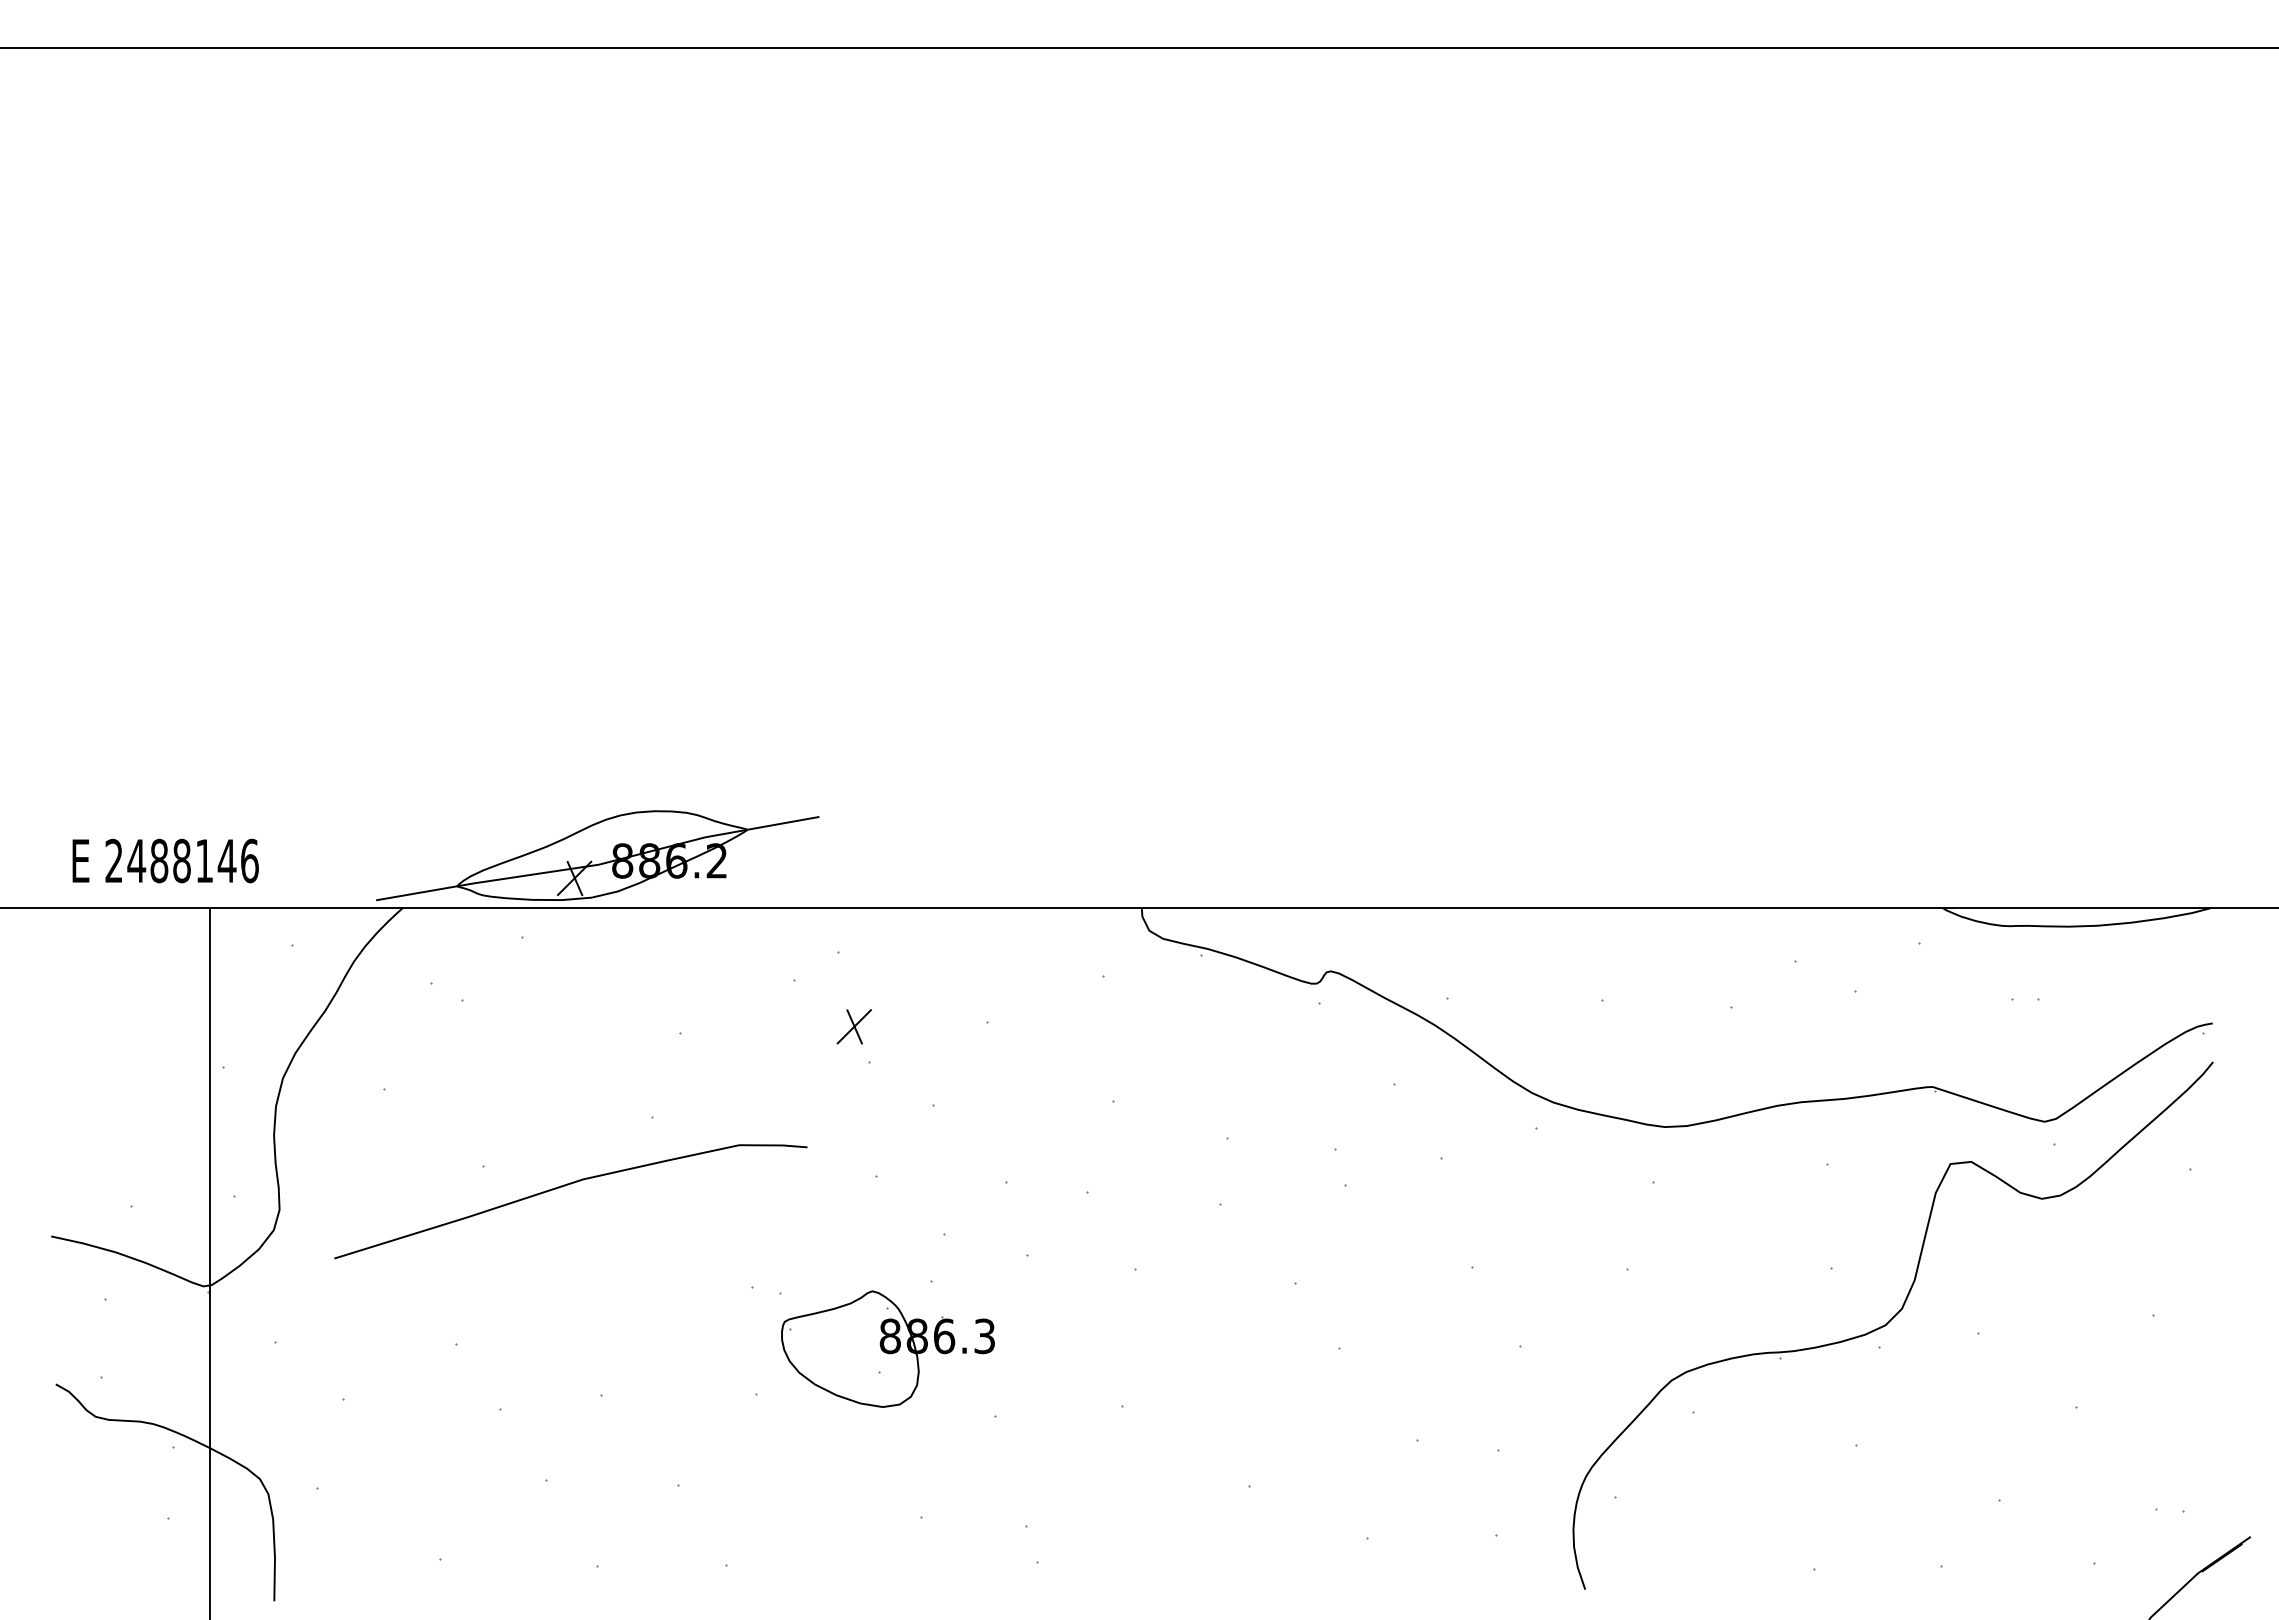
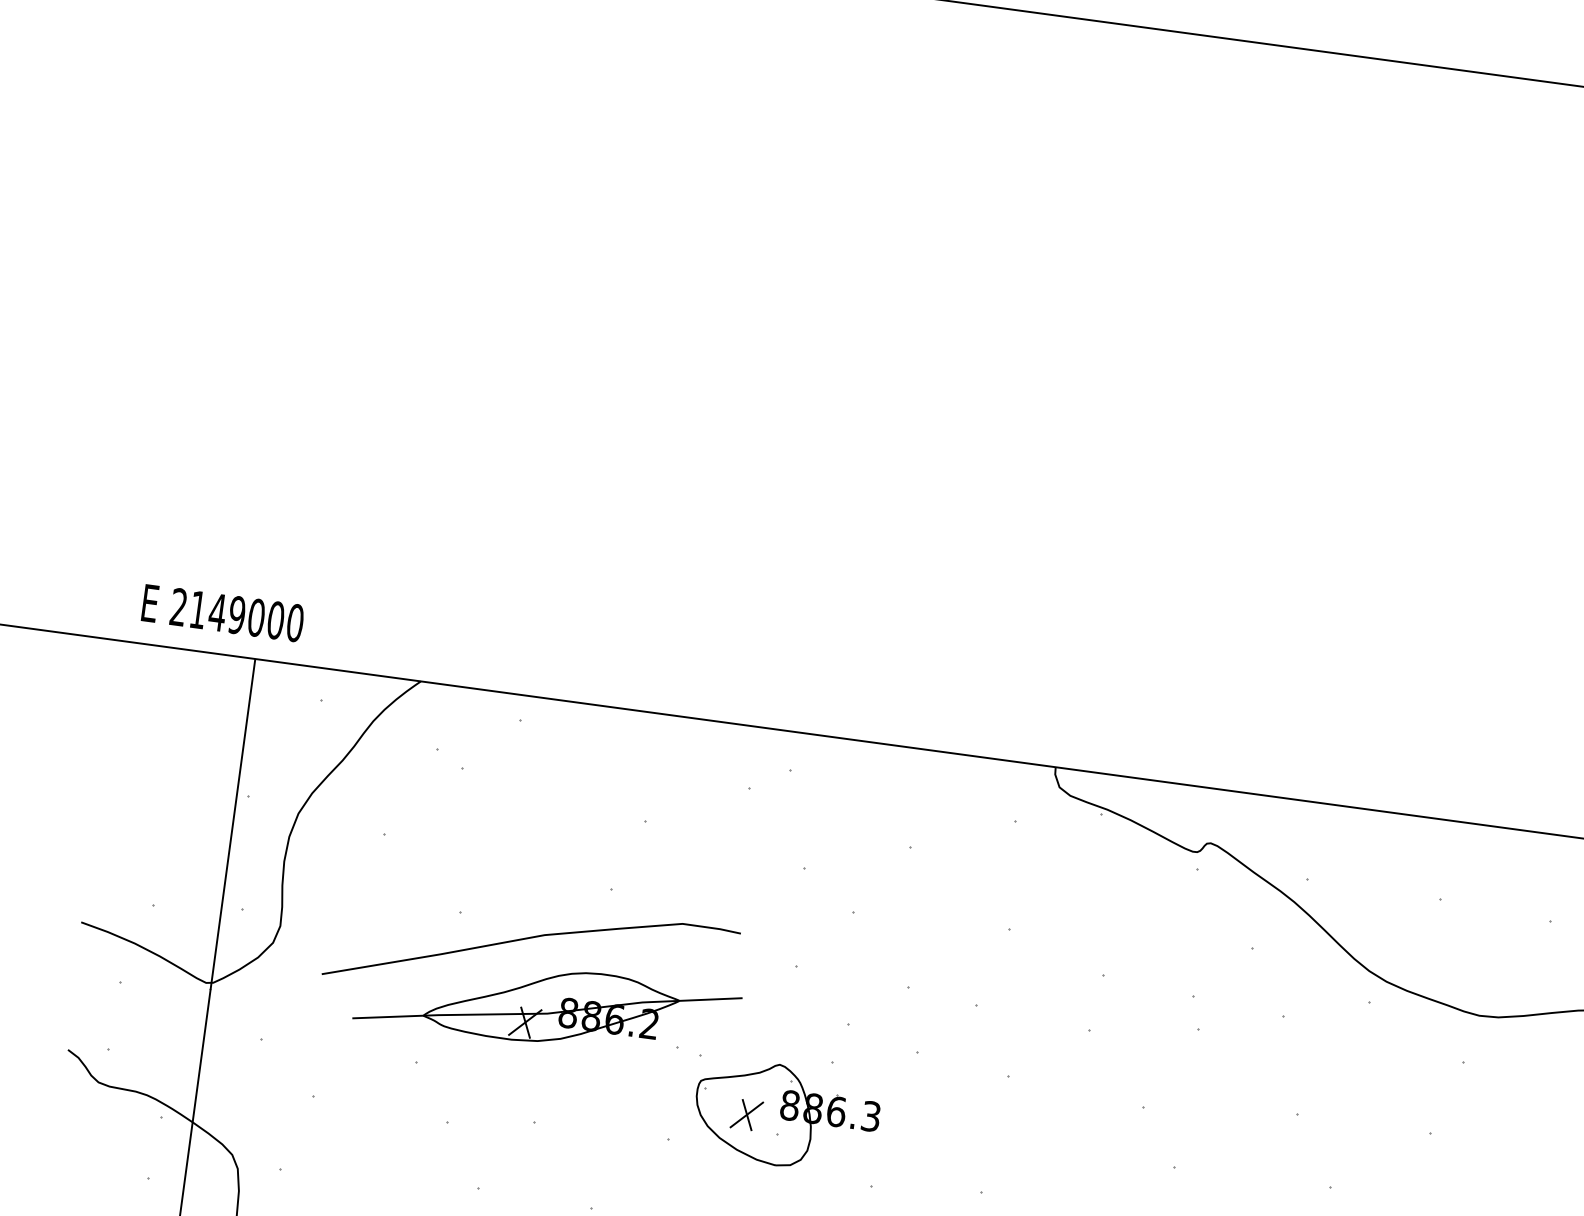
part: (597, 855) -> (547, 1005), moved
text: (192, 860) -> (246, 615), 2488146 -> 2149000
part: (853, 1026) -> (746, 1114), moved

